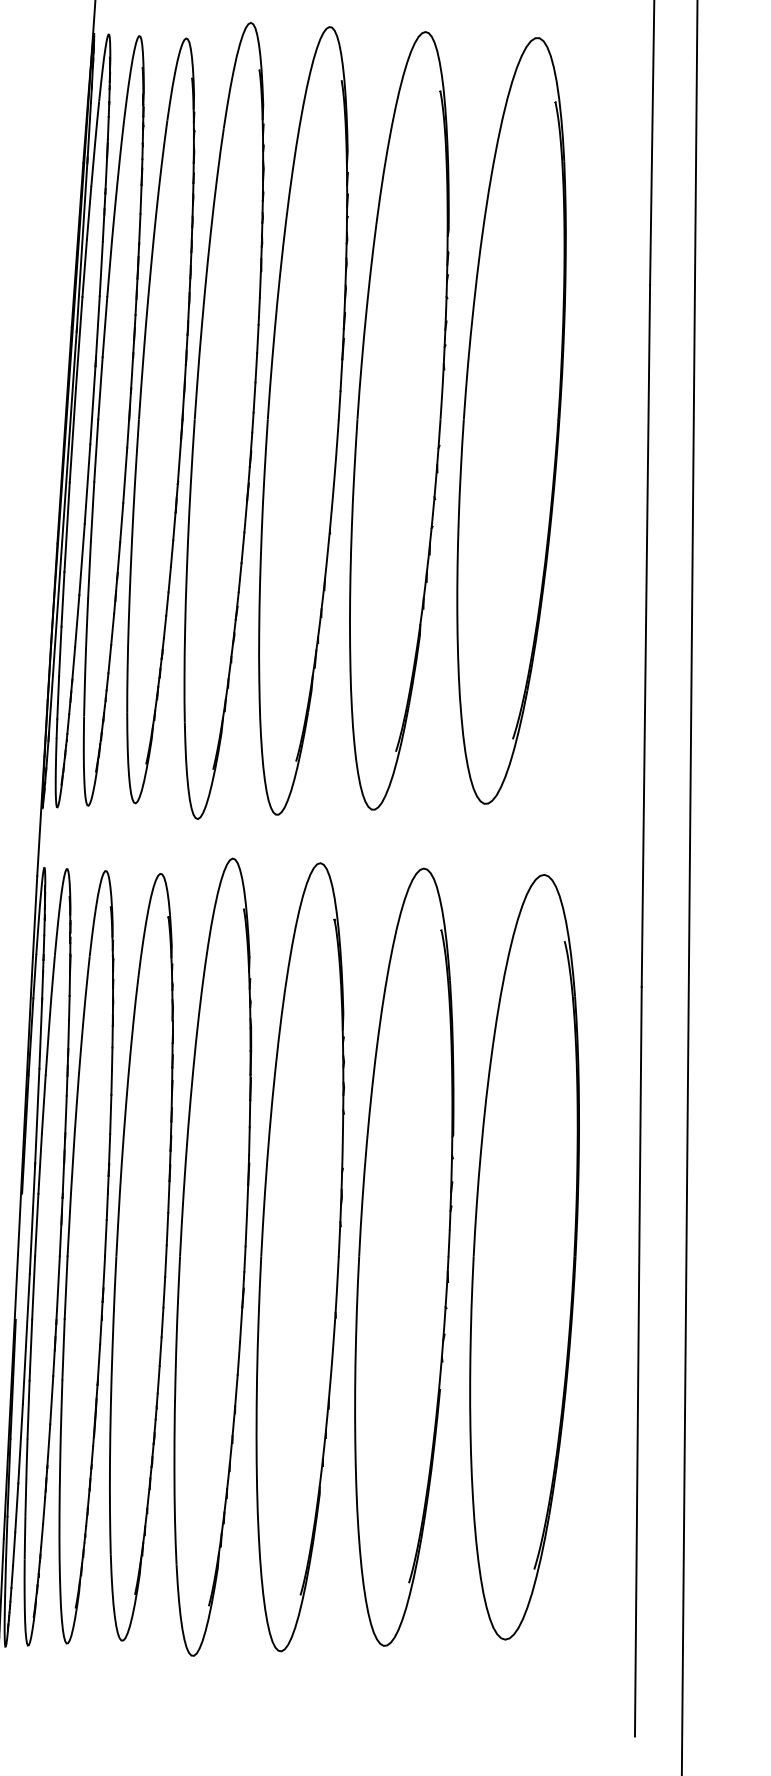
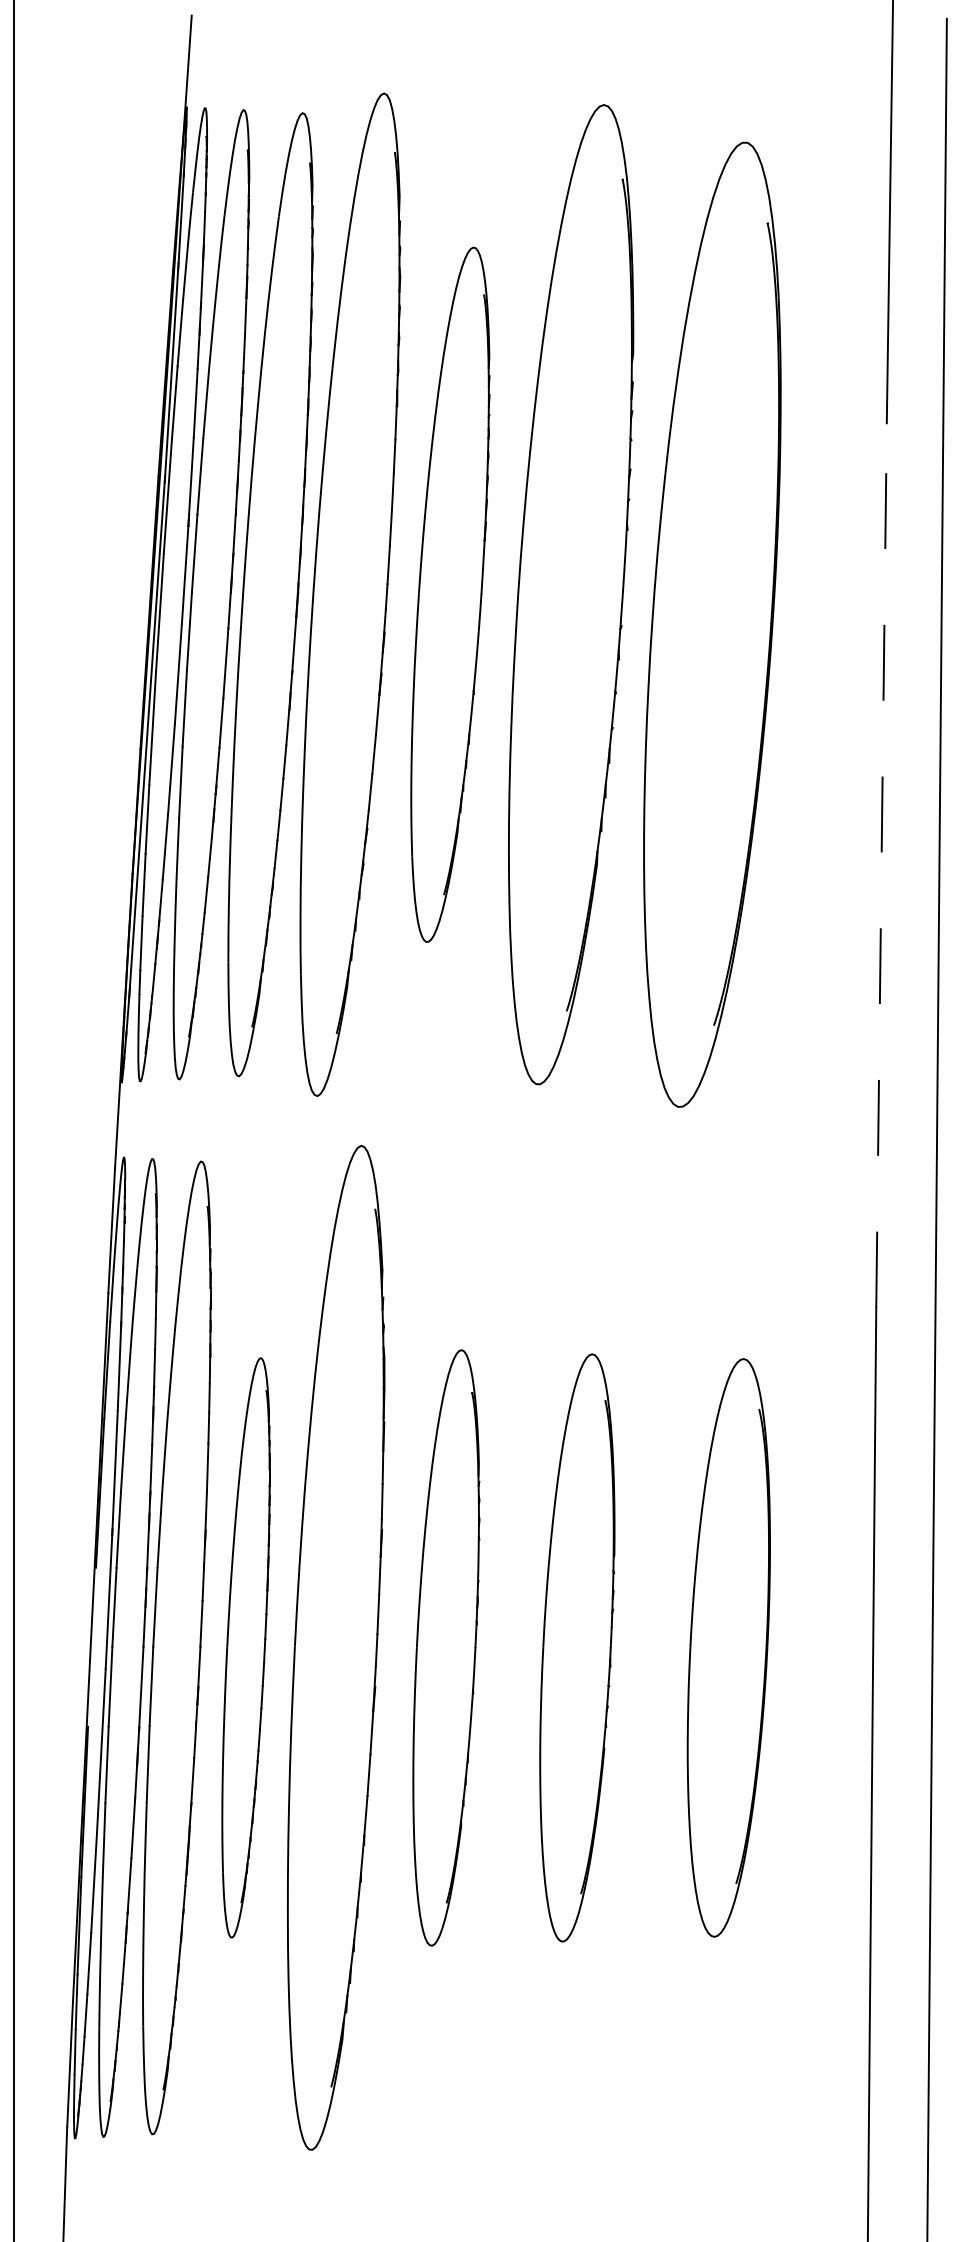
part: (303, 420) -> (450, 594), size x0.7
part: (511, 420) -> (712, 624), moved
line: (645, 635) -> (881, 864), solid -> dashed
part: (140, 1256) -> (245, 1647), size x0.6
part: (300, 1256) -> (446, 1647), size x0.6
part: (404, 1256) -> (577, 1647), size x0.6
part: (524, 1256) -> (728, 1647), size x0.6

